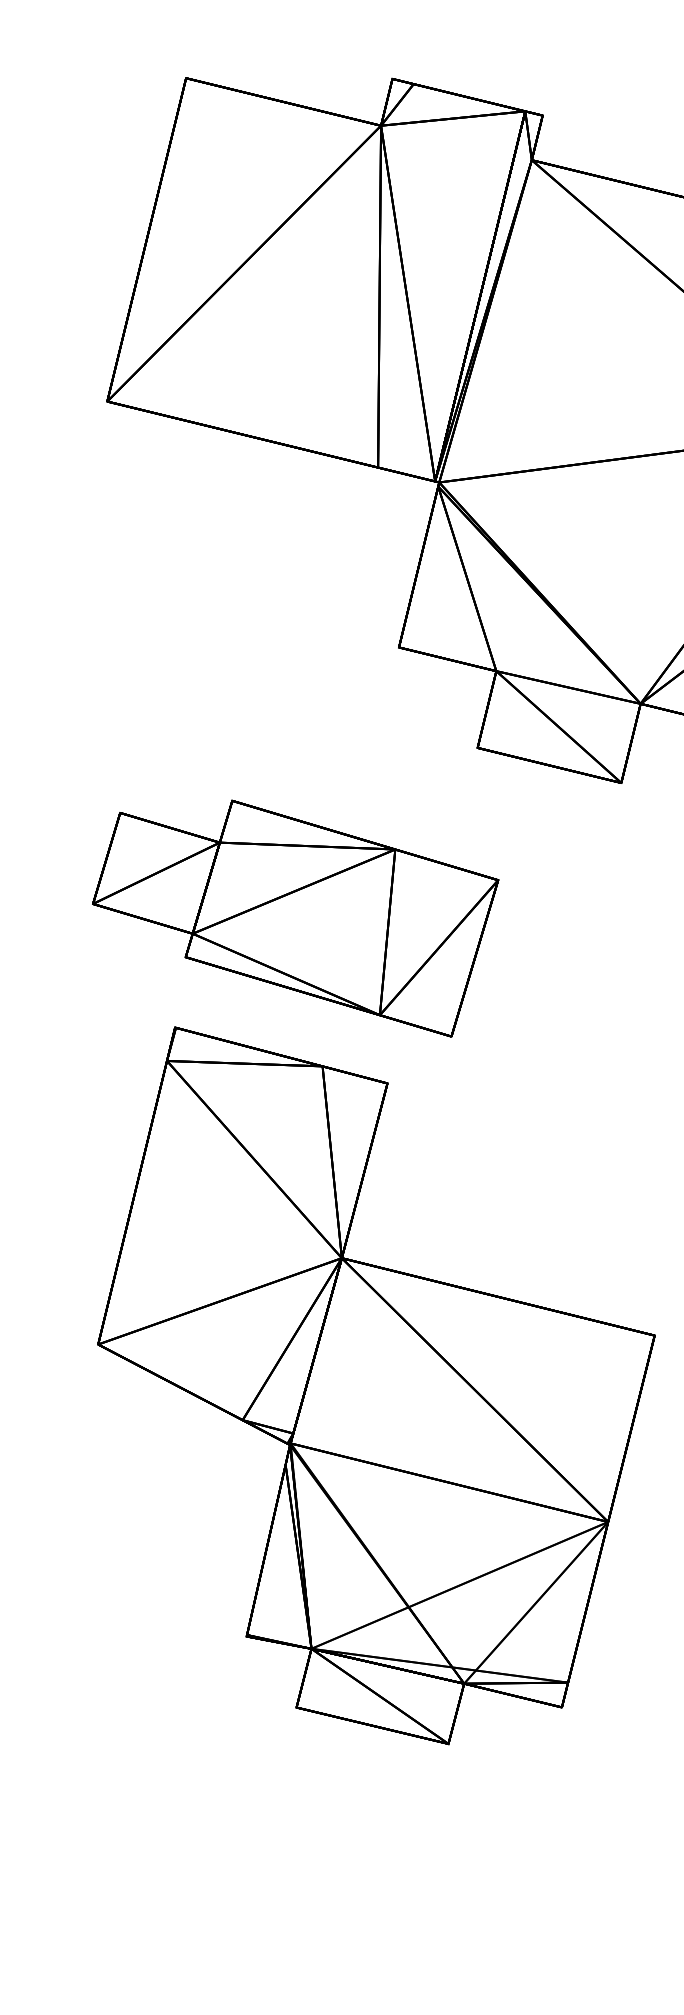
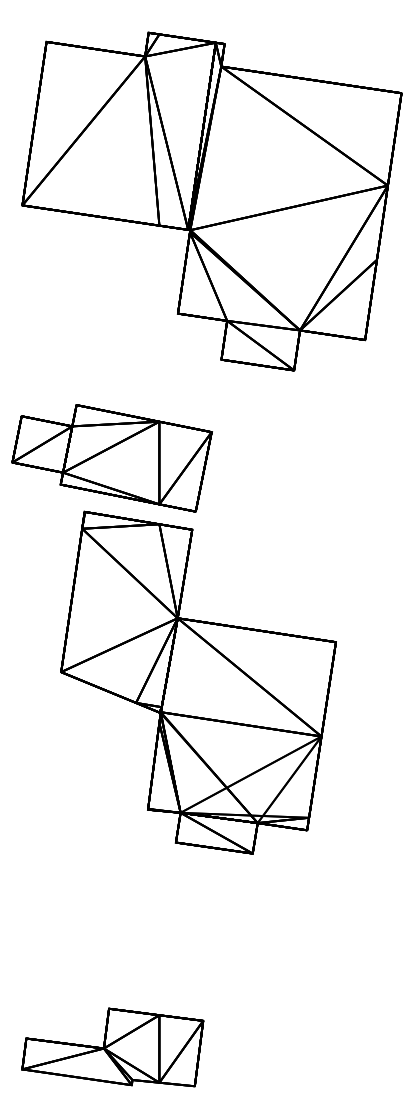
part: (292, 914) -> (111, 458), moved

